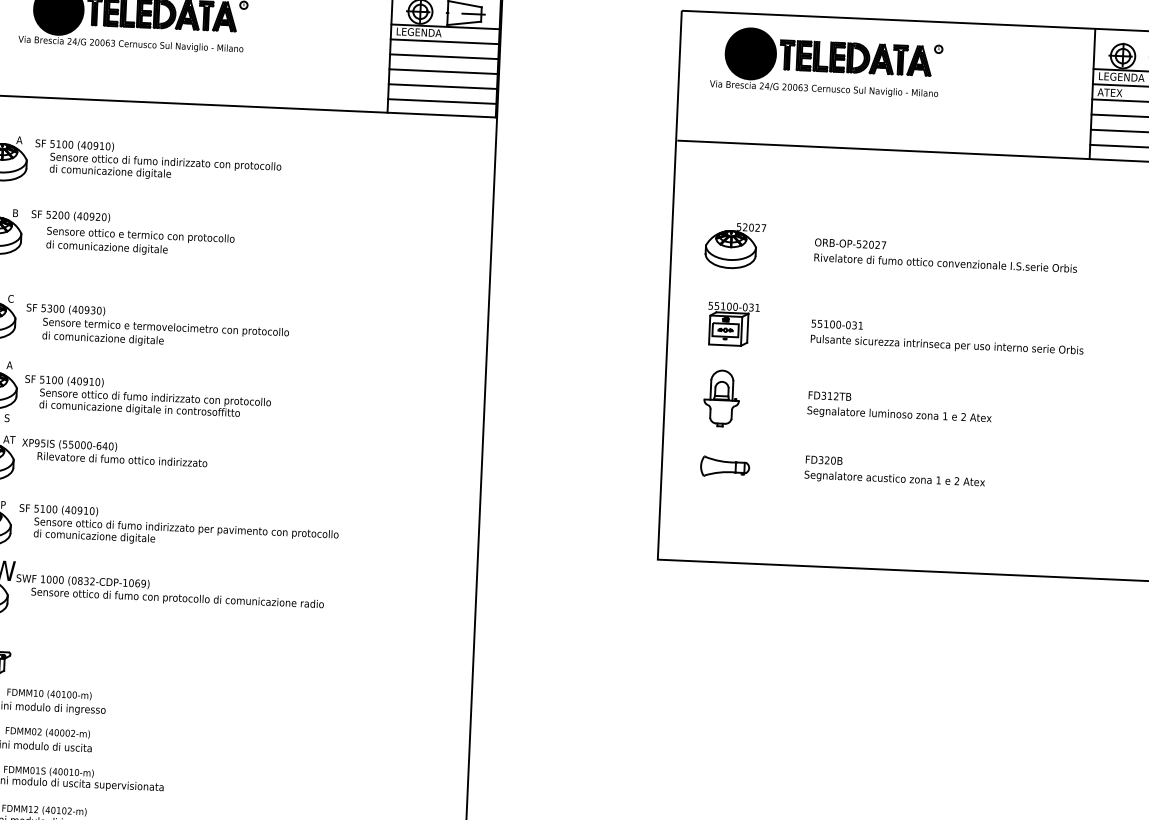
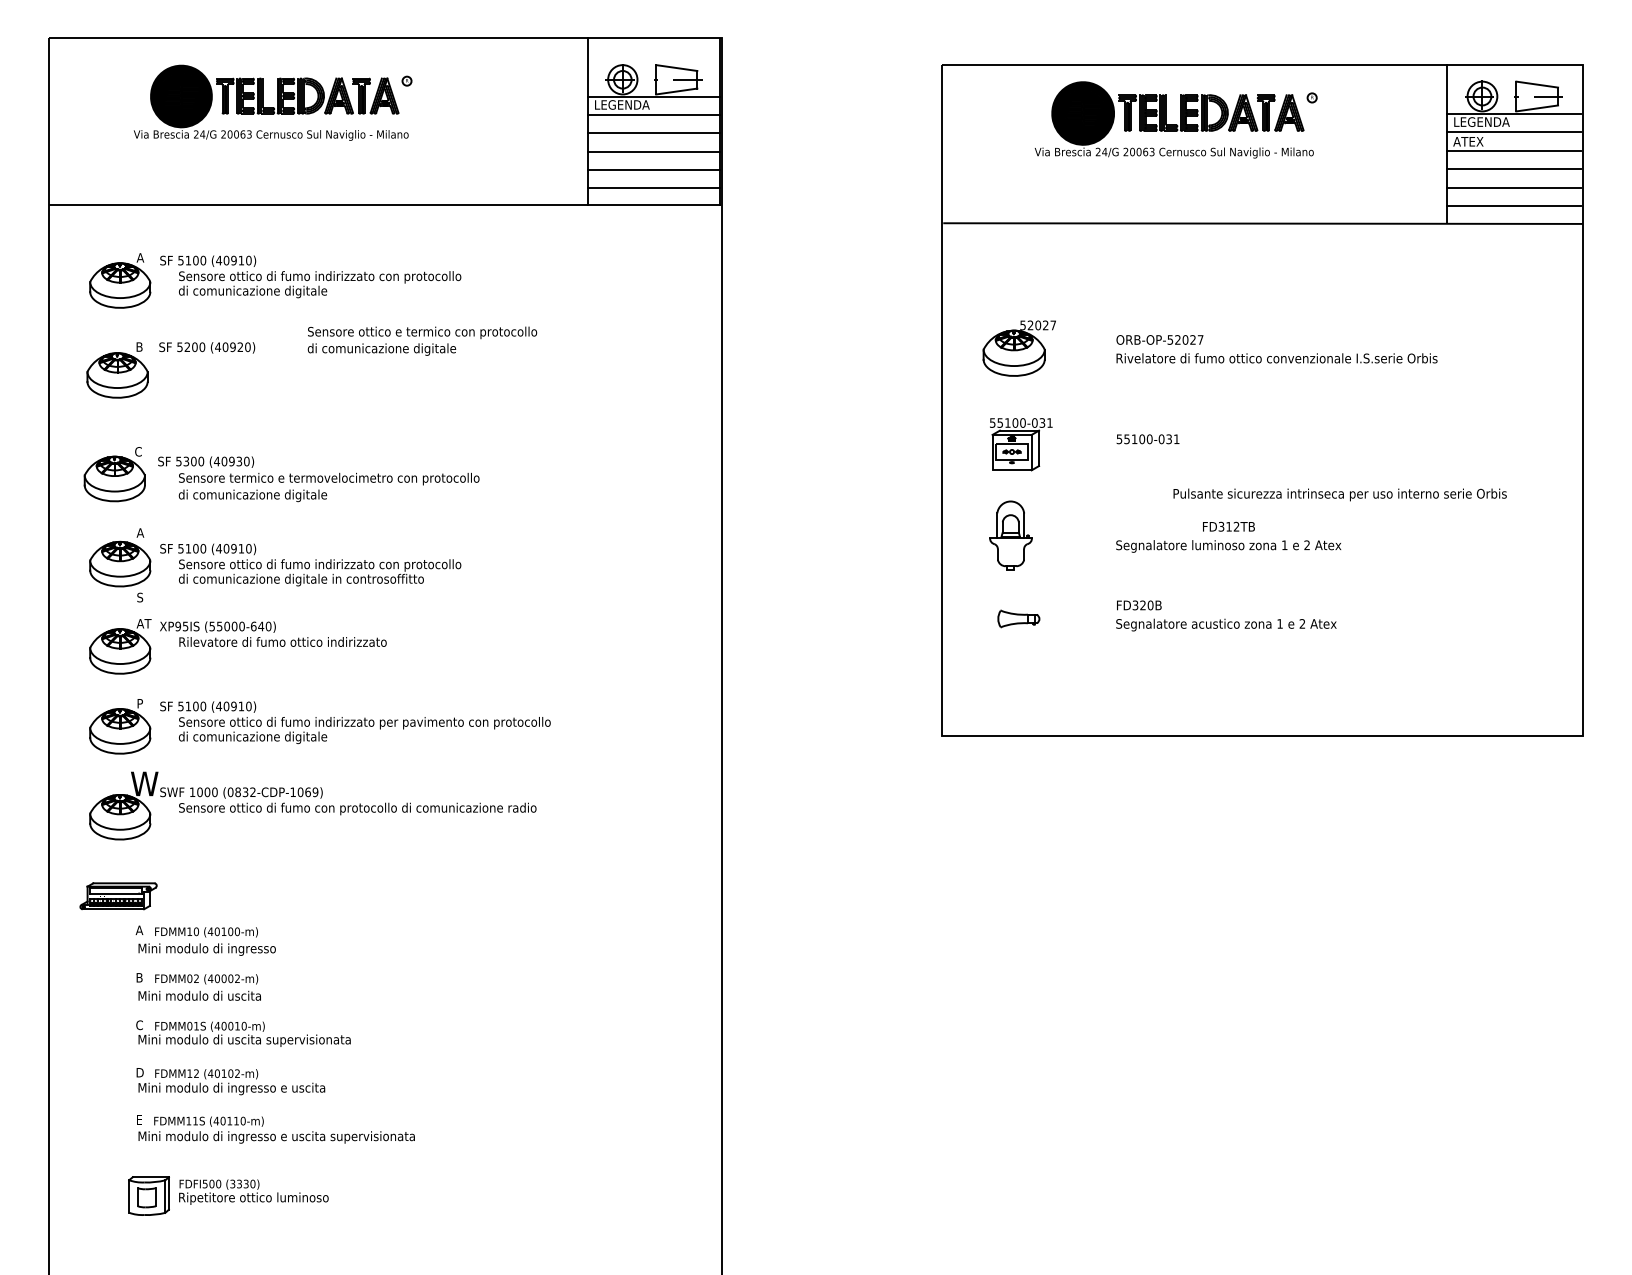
part: (826, 62) -> (1175, 119), moved
text: (140, 241) -> (422, 340), moved
text: (946, 345) -> (1339, 494), moved
text: (829, 395) -> (1228, 526), moved
part: (724, 466) -> (1018, 618), size x0.7

